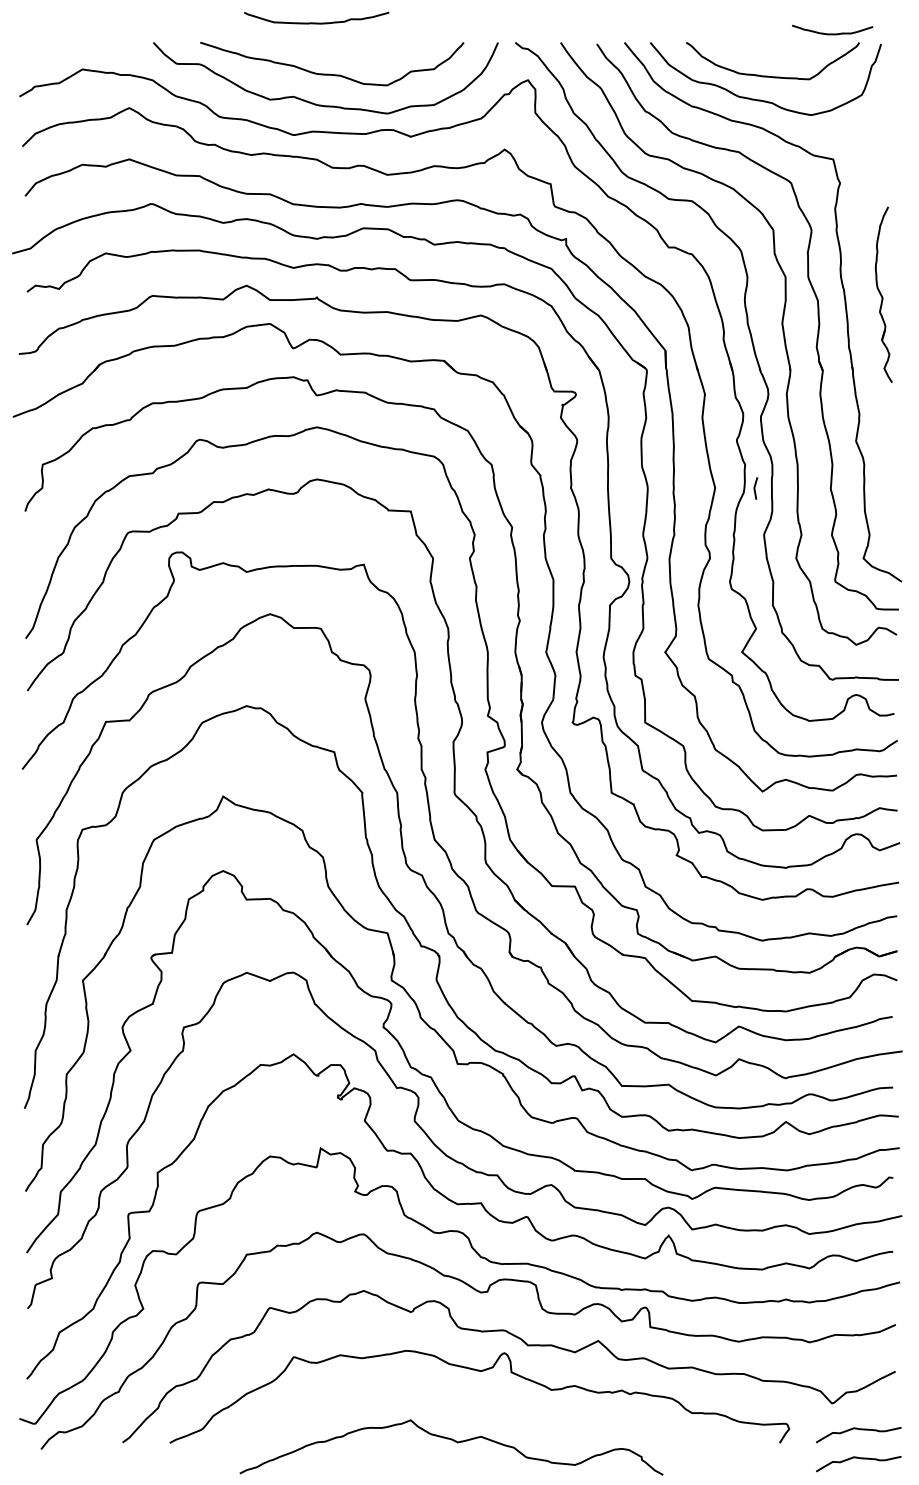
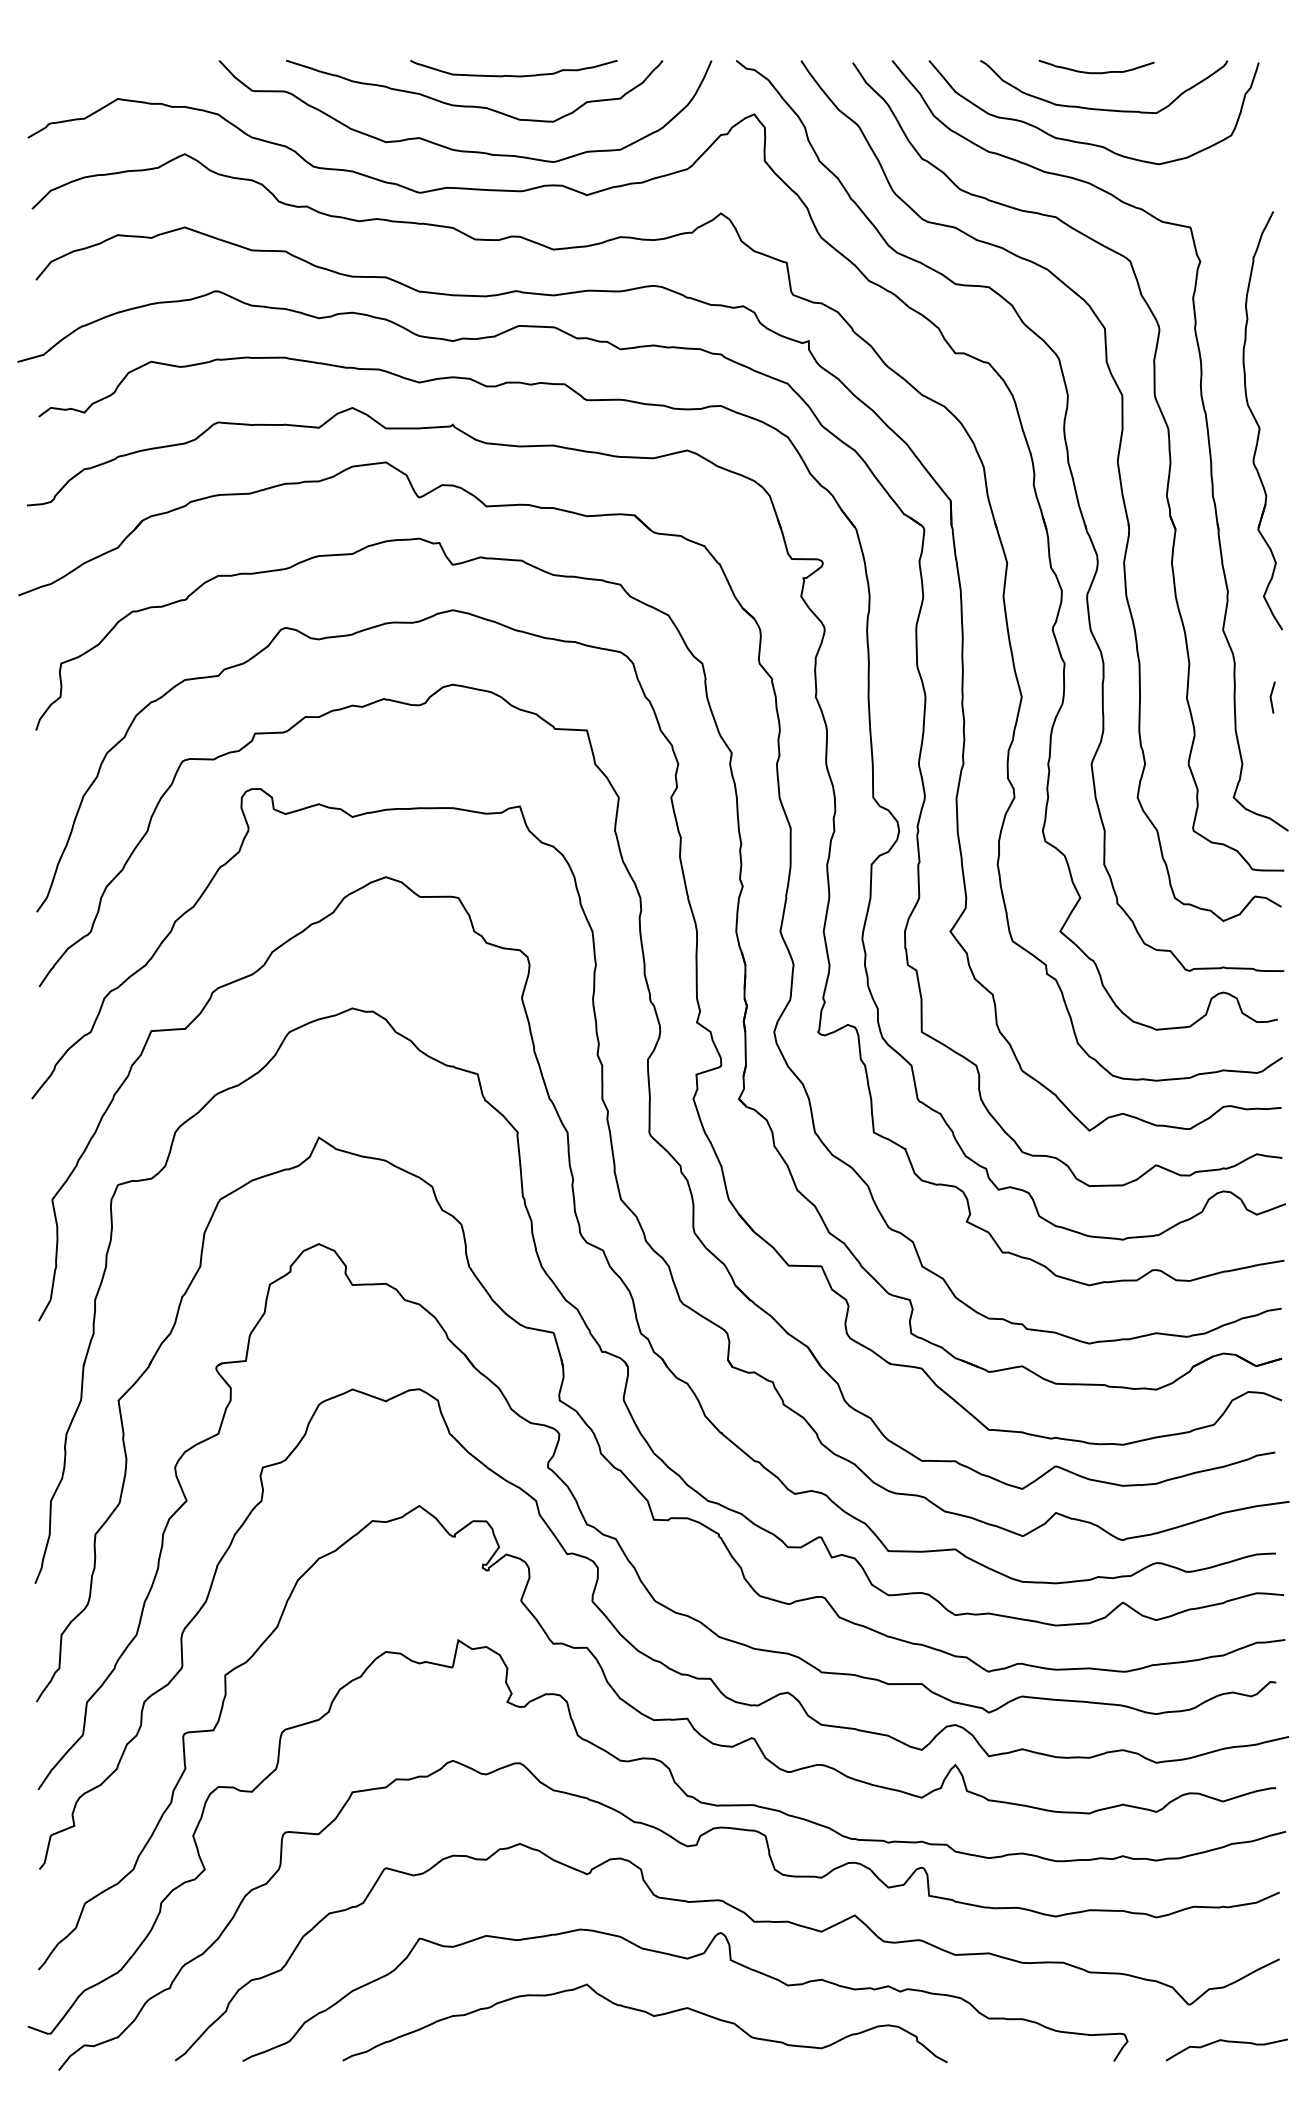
curve: (316, 22) -> (513, 74), moved
curve: (832, 33) -> (1096, 71), moved
part: (883, 294) -> (1262, 420), size x1.67
line: (755, 488) -> (1272, 697), moved
curve: (453, 1441) -> (647, 2014), moved
curve: (860, 1459) -> (1229, 2084), removed

